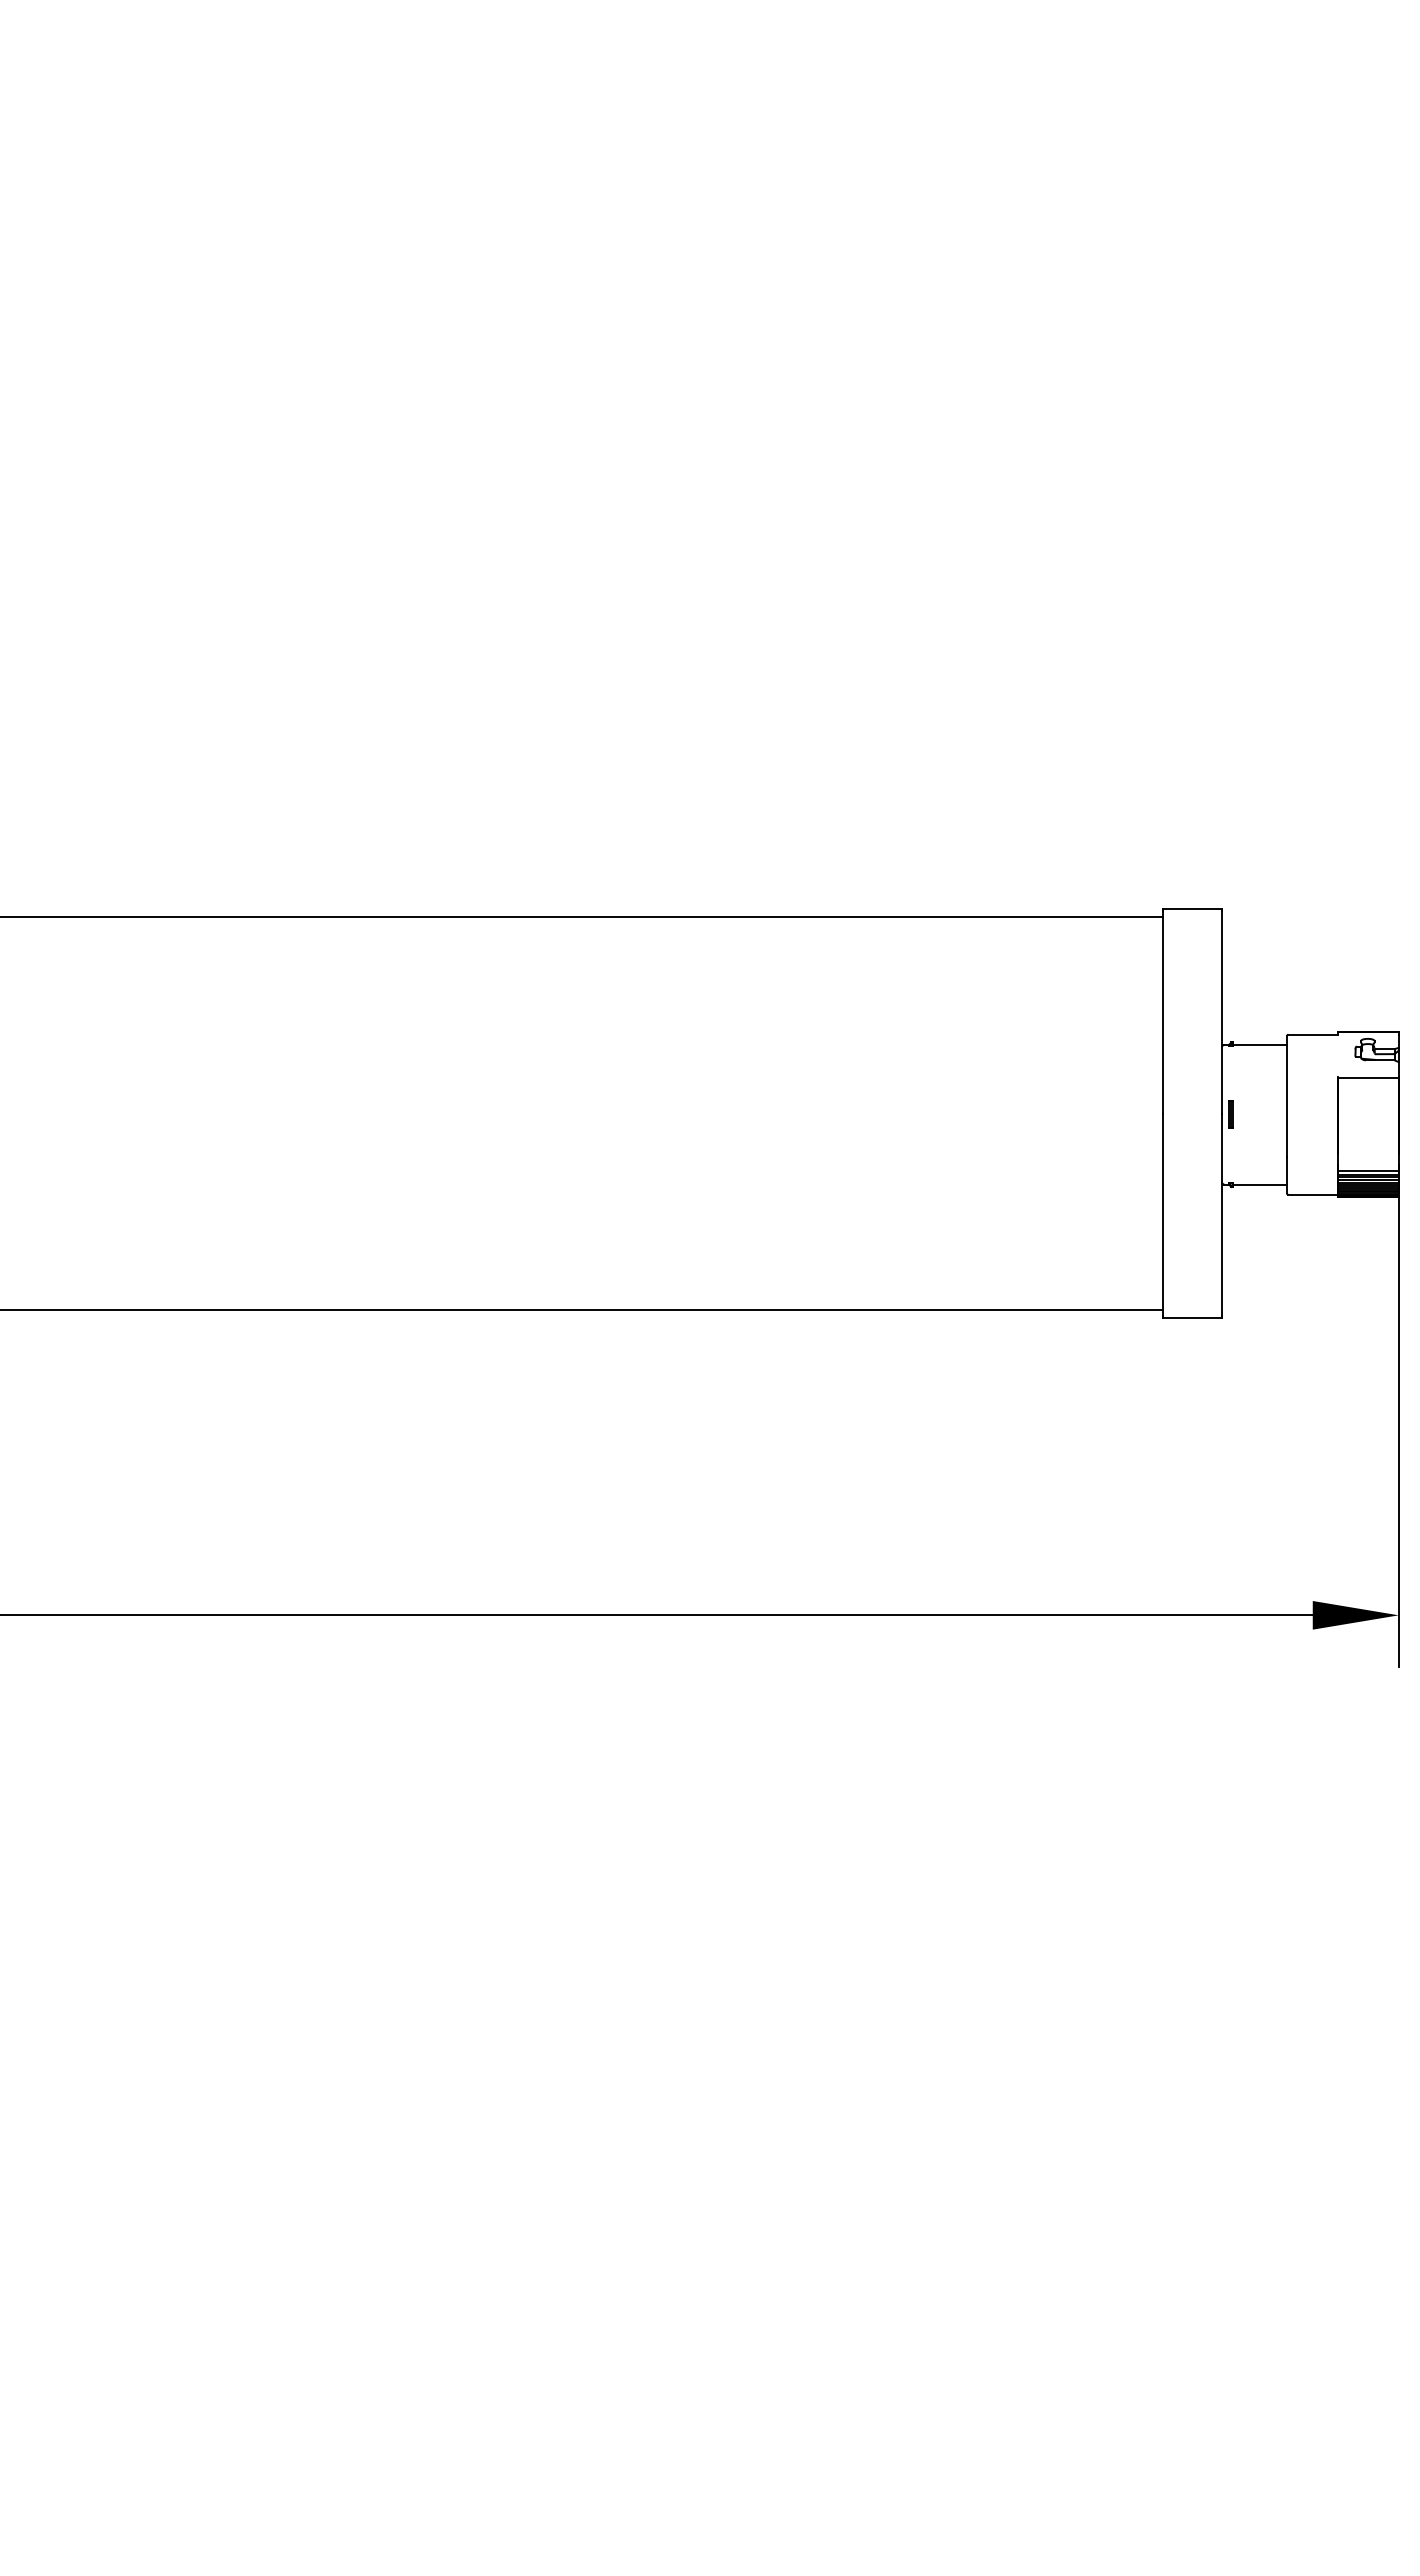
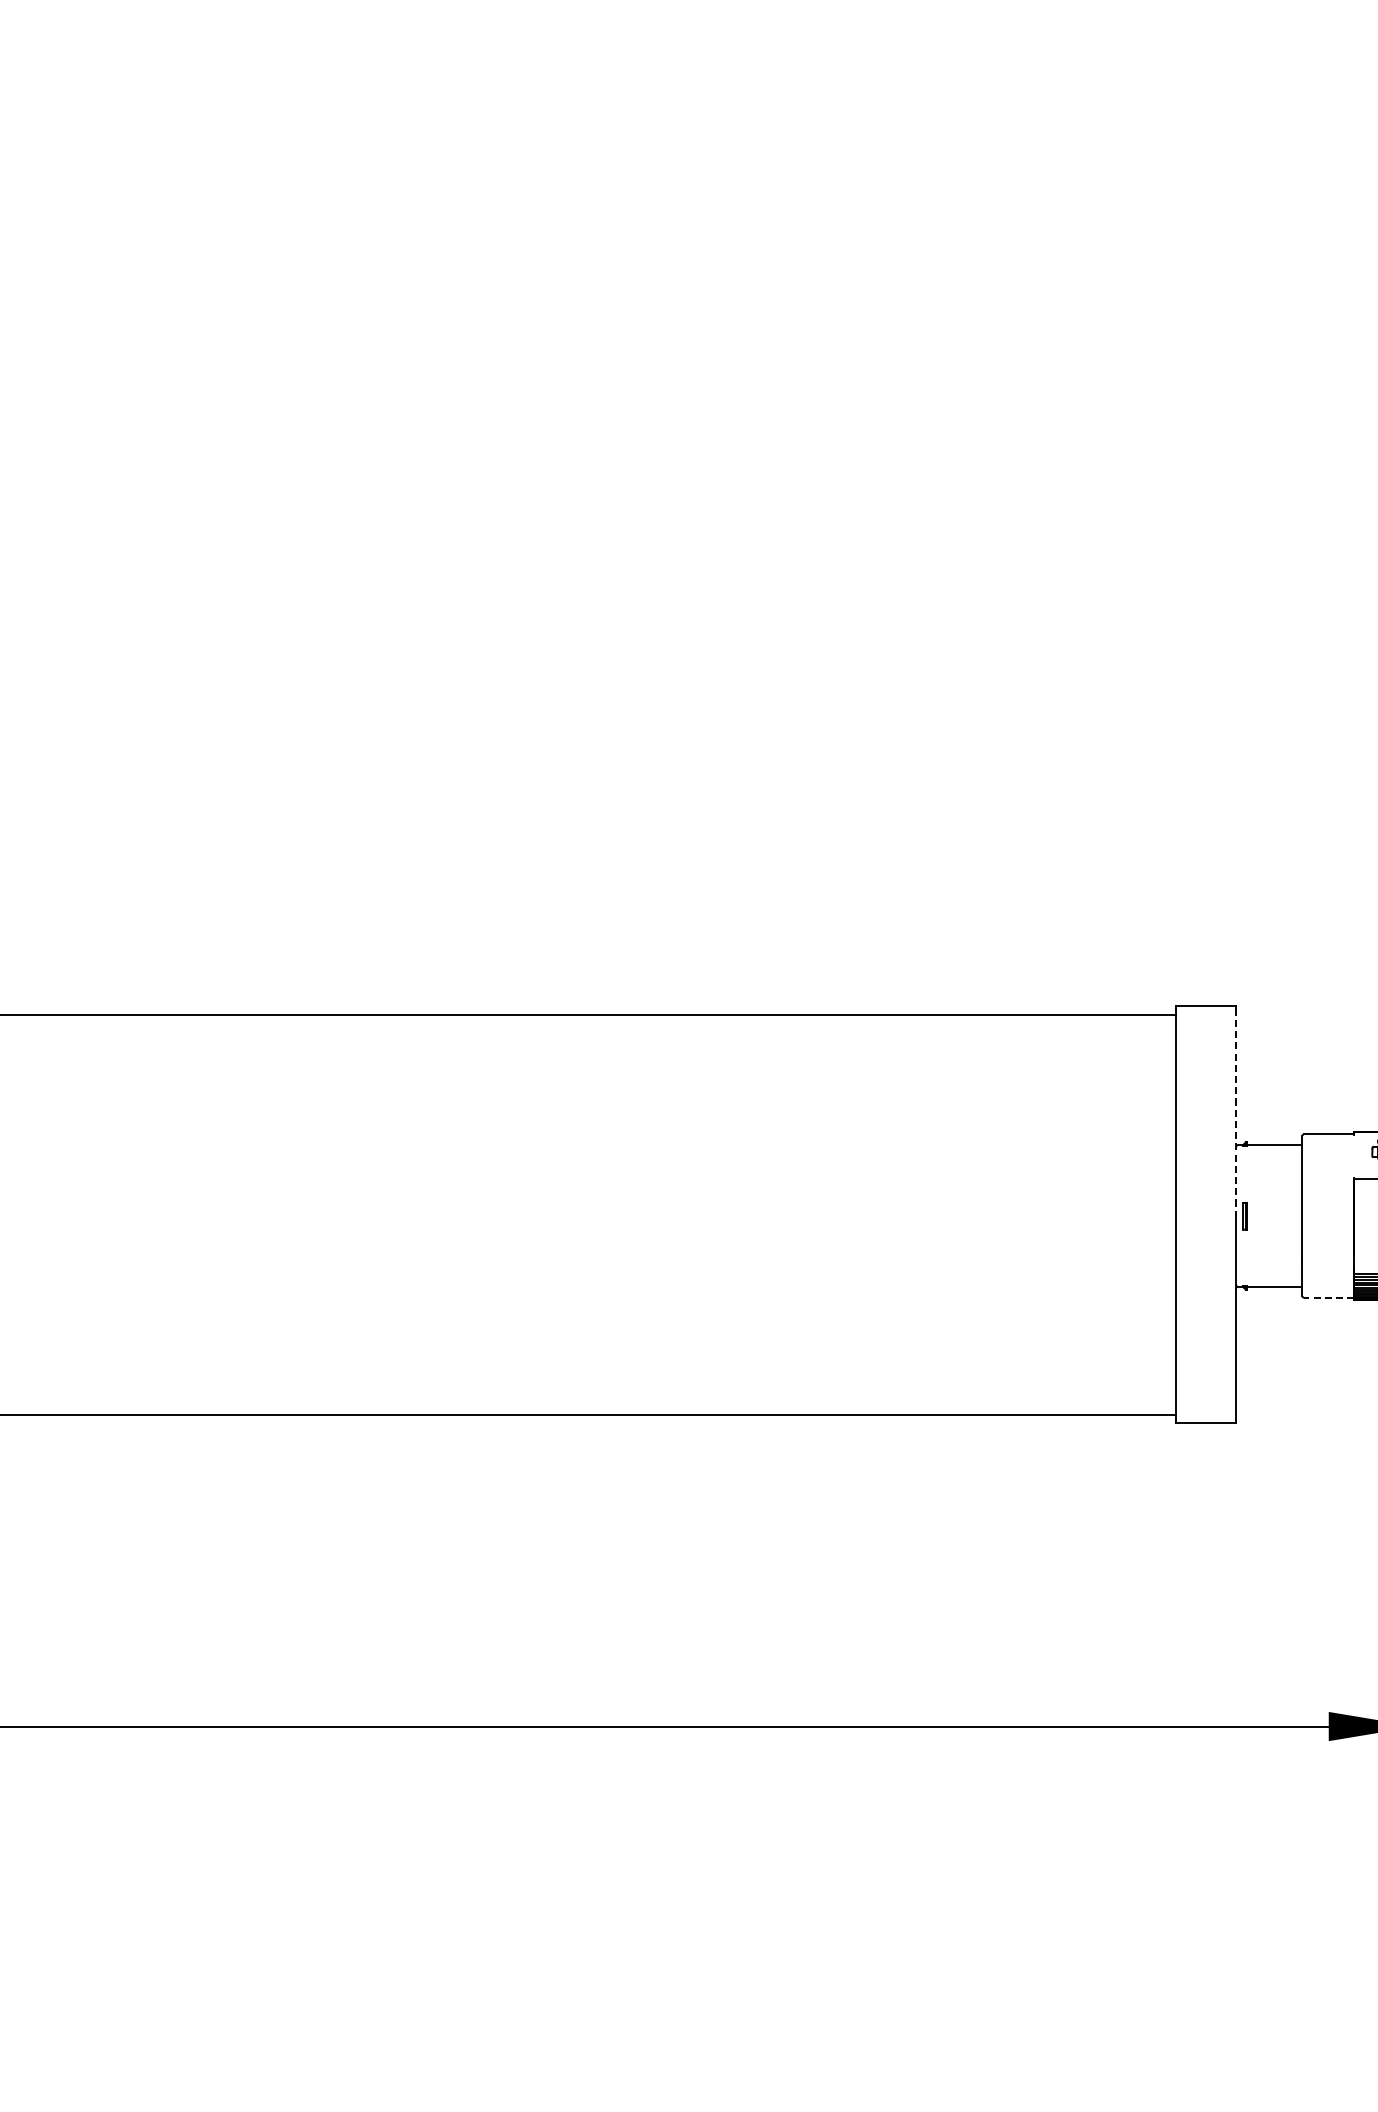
line: (1221, 1012) -> (1235, 1111), solid -> dashed
line: (1313, 1194) -> (1329, 1297), solid -> dashed

